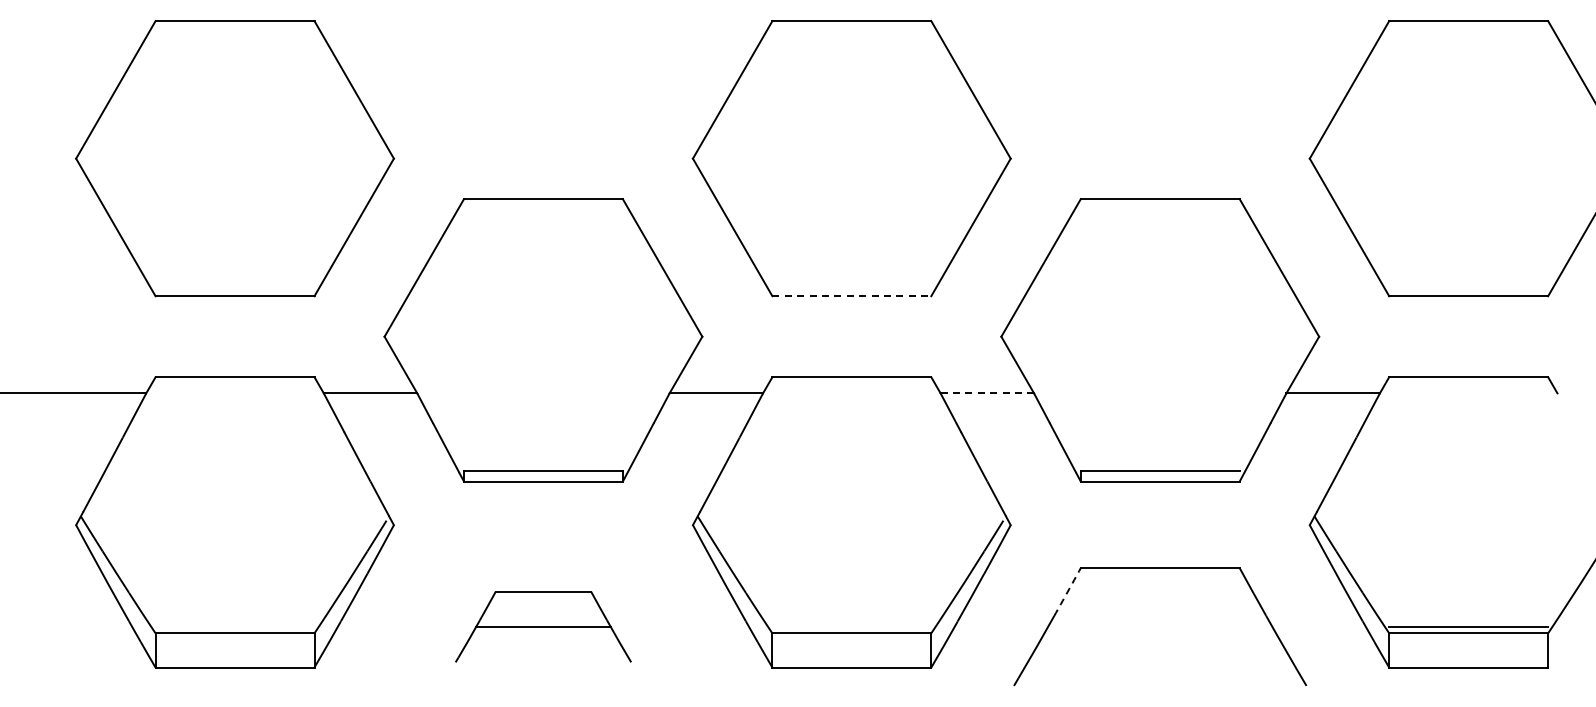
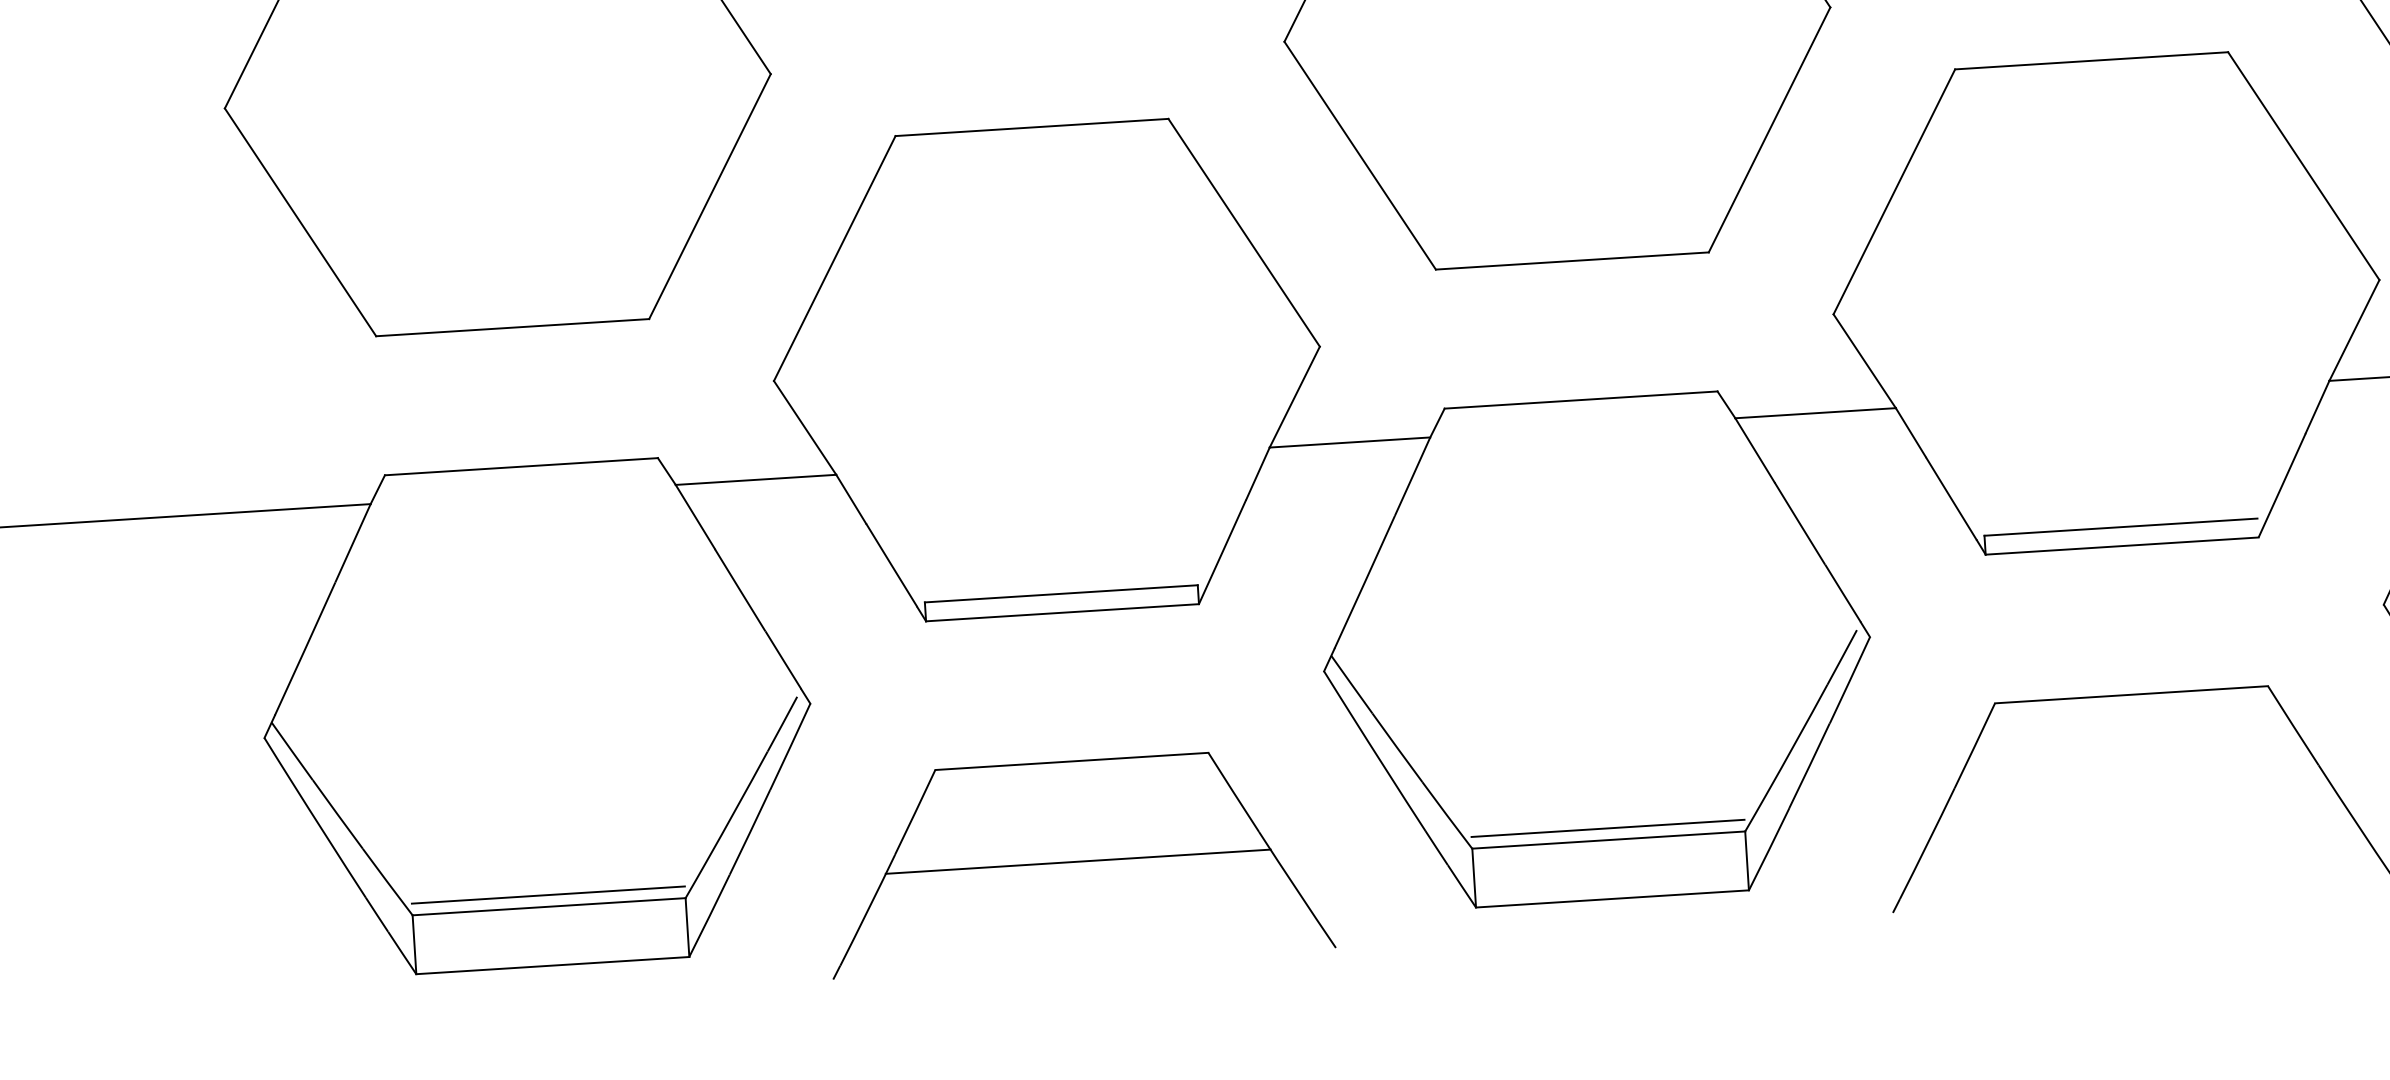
line: (852, 296) -> (1573, 261), dashed -> solid
line: (987, 393) -> (1815, 413), dashed -> solid
arc: (1067, 592) -> (1974, 746), dashed -> solid
line: (234, 626) -> (547, 895), added
part: (543, 626) -> (1078, 861), size x1.67
line: (851, 626) -> (1607, 828), added

